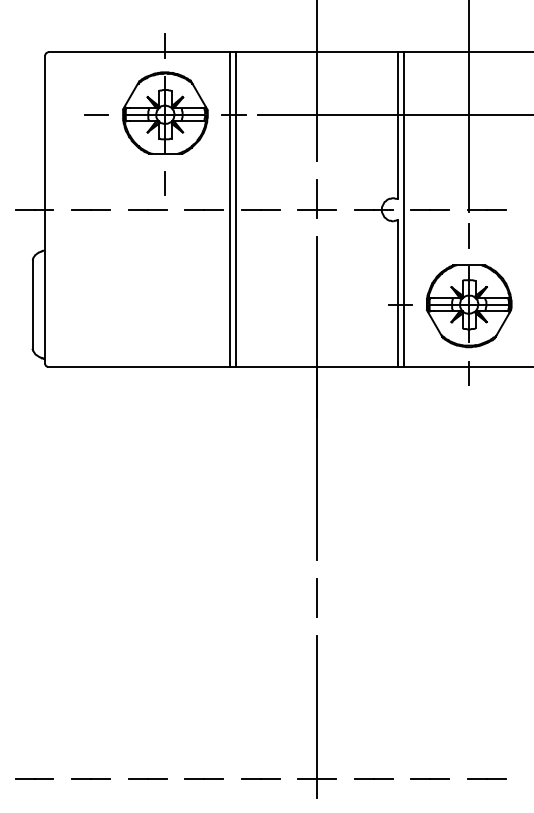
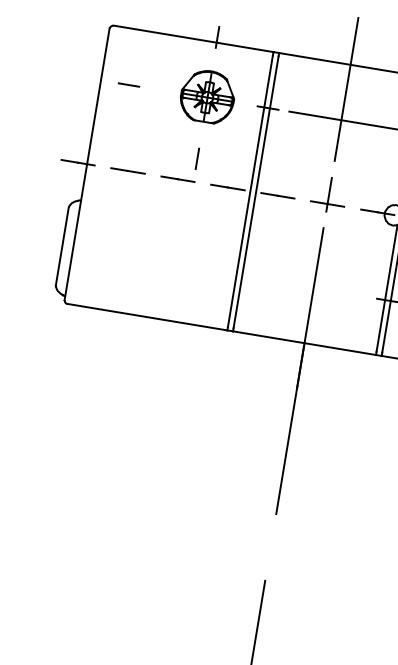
part: (165, 112) -> (207, 96), size x0.7
line: (96, 114) -> (128, 84), moved
line: (317, 598) -> (271, 547), removed

